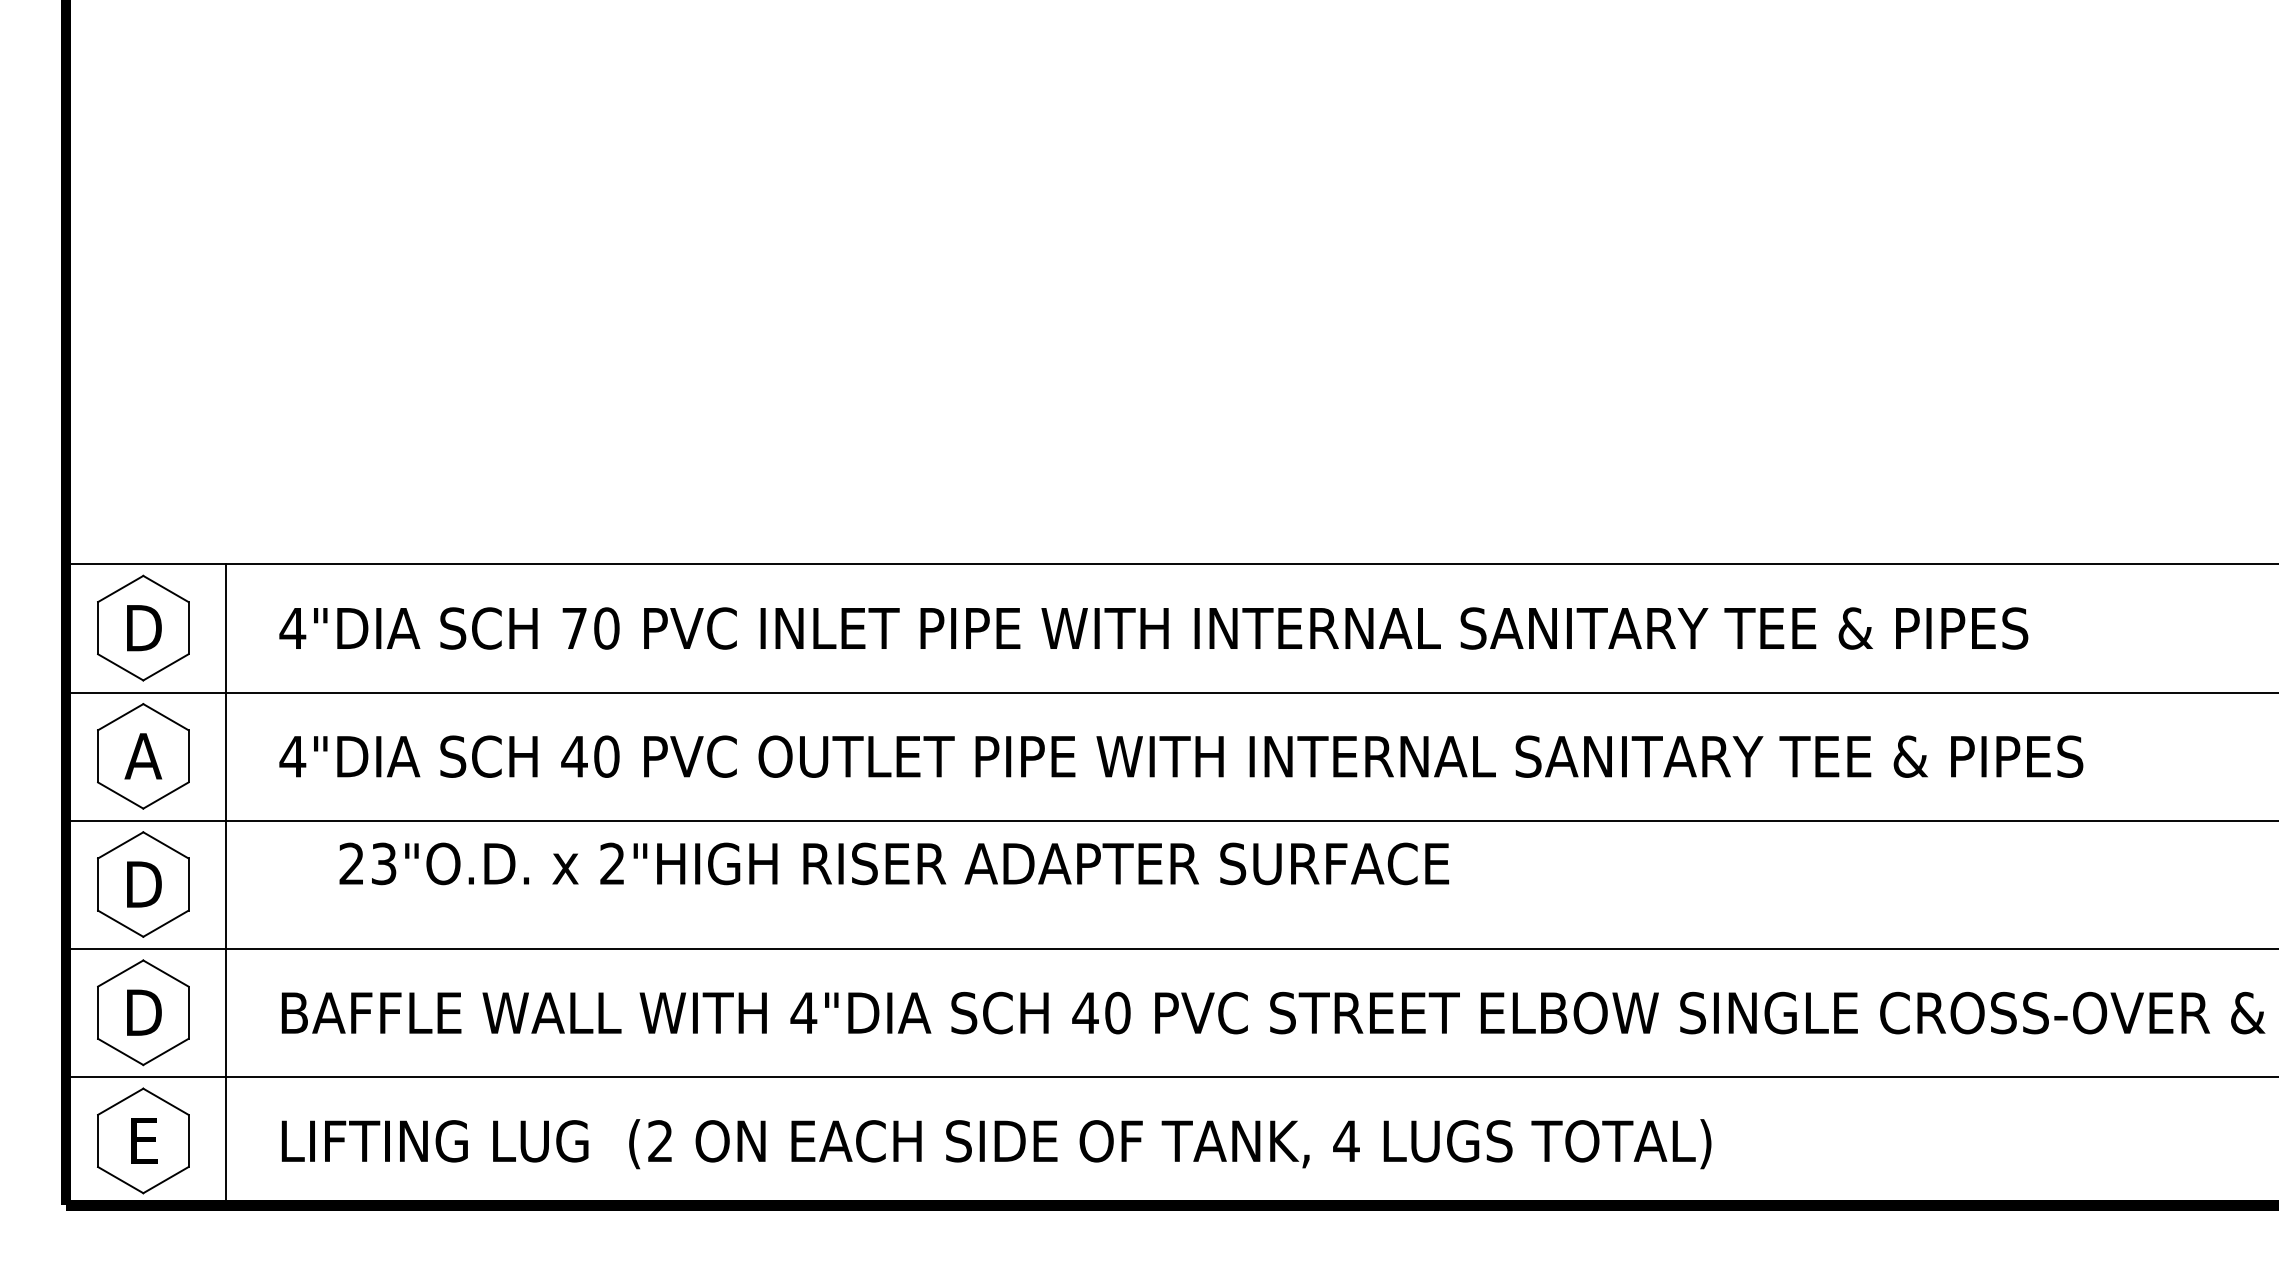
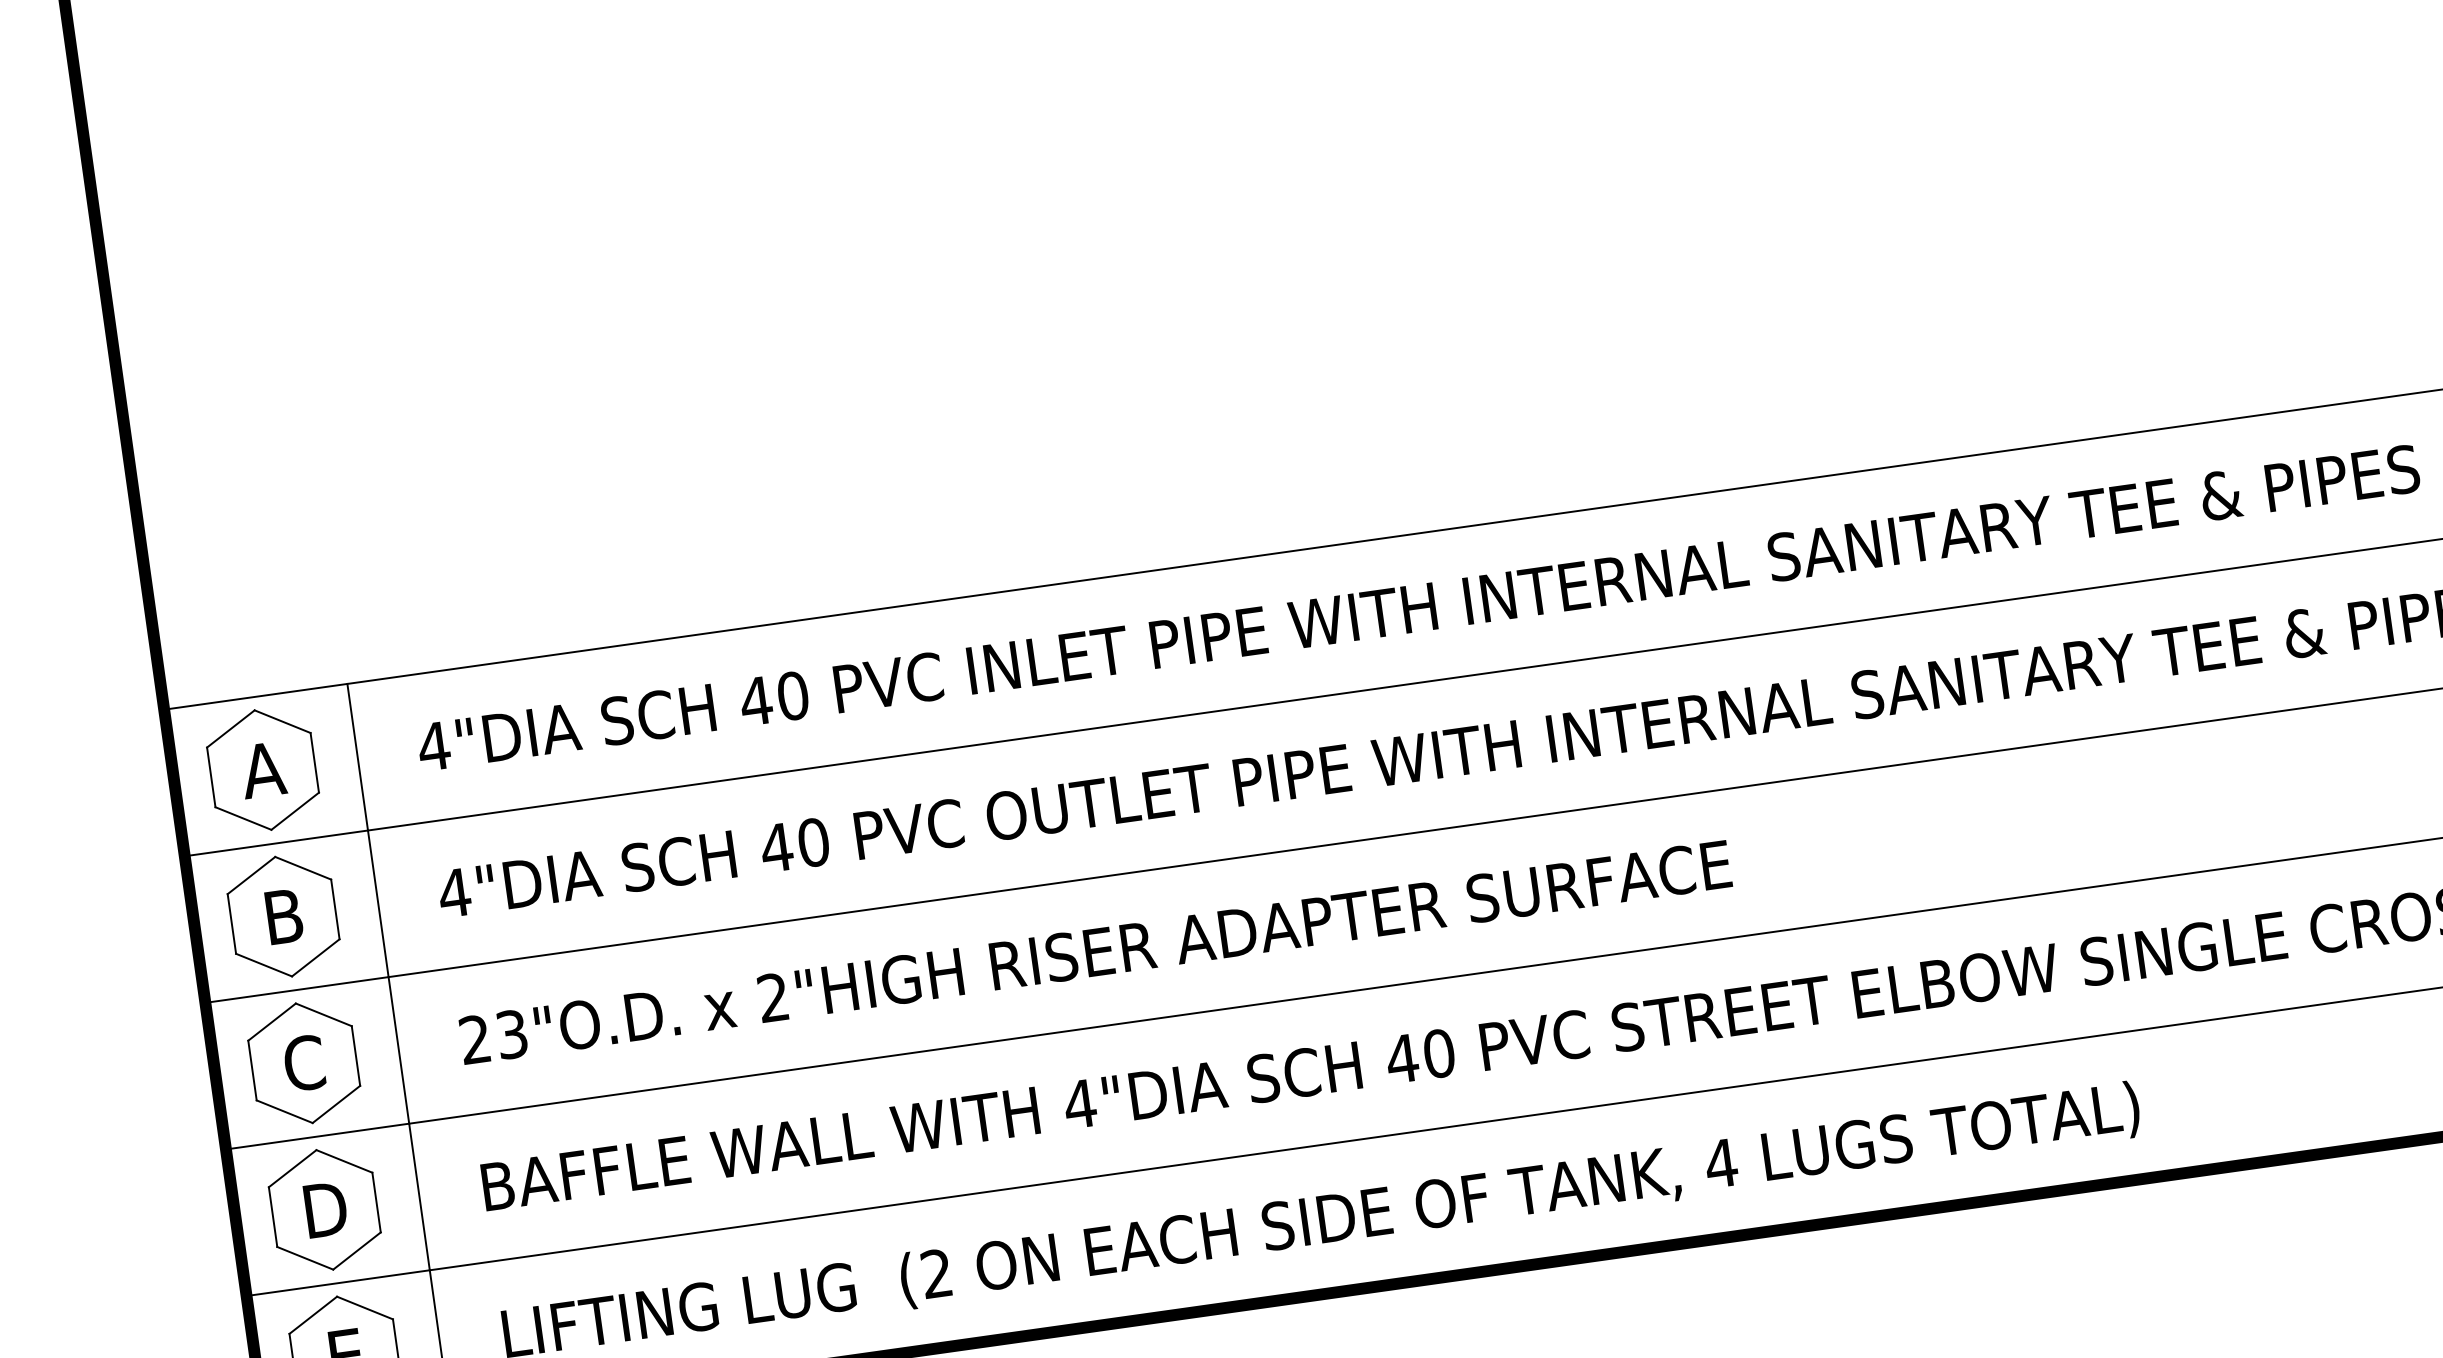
text: (143, 628) -> (263, 770), D -> A
text: (574, 628) -> (756, 701), 70 -> 40
text: (143, 756) -> (283, 916), A -> B
text: (894, 863) -> (1095, 951), moved
text: (143, 884) -> (304, 1063), D -> C

